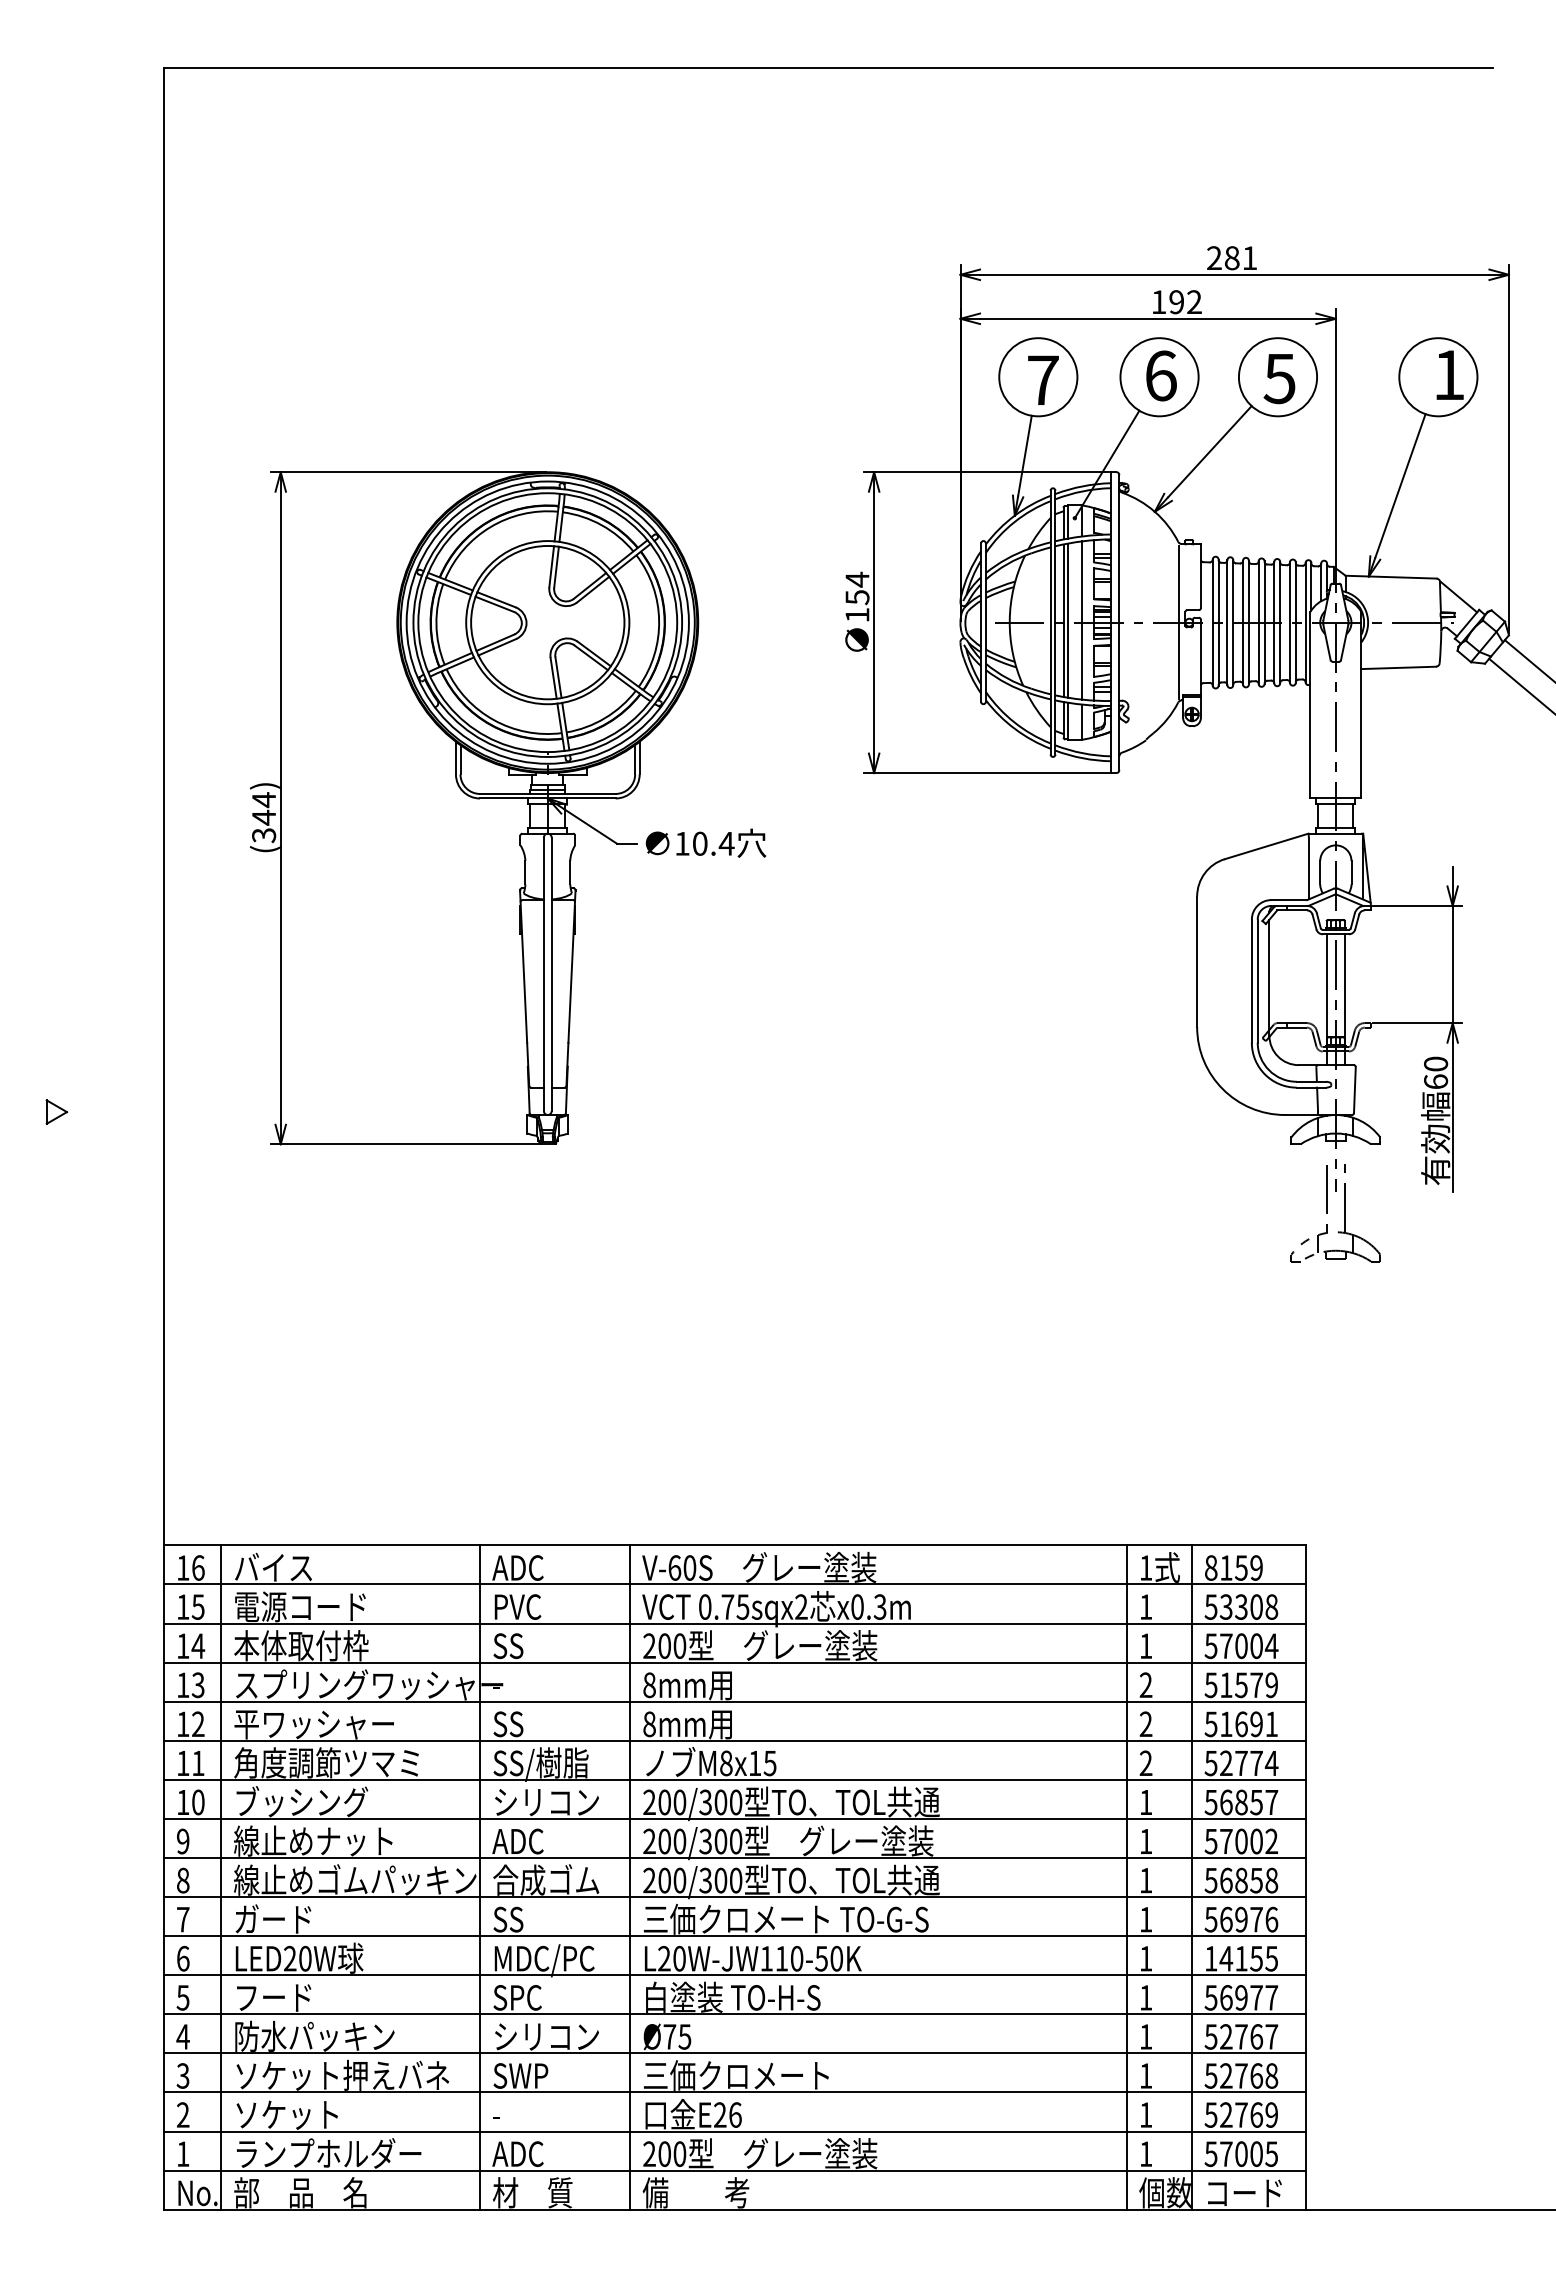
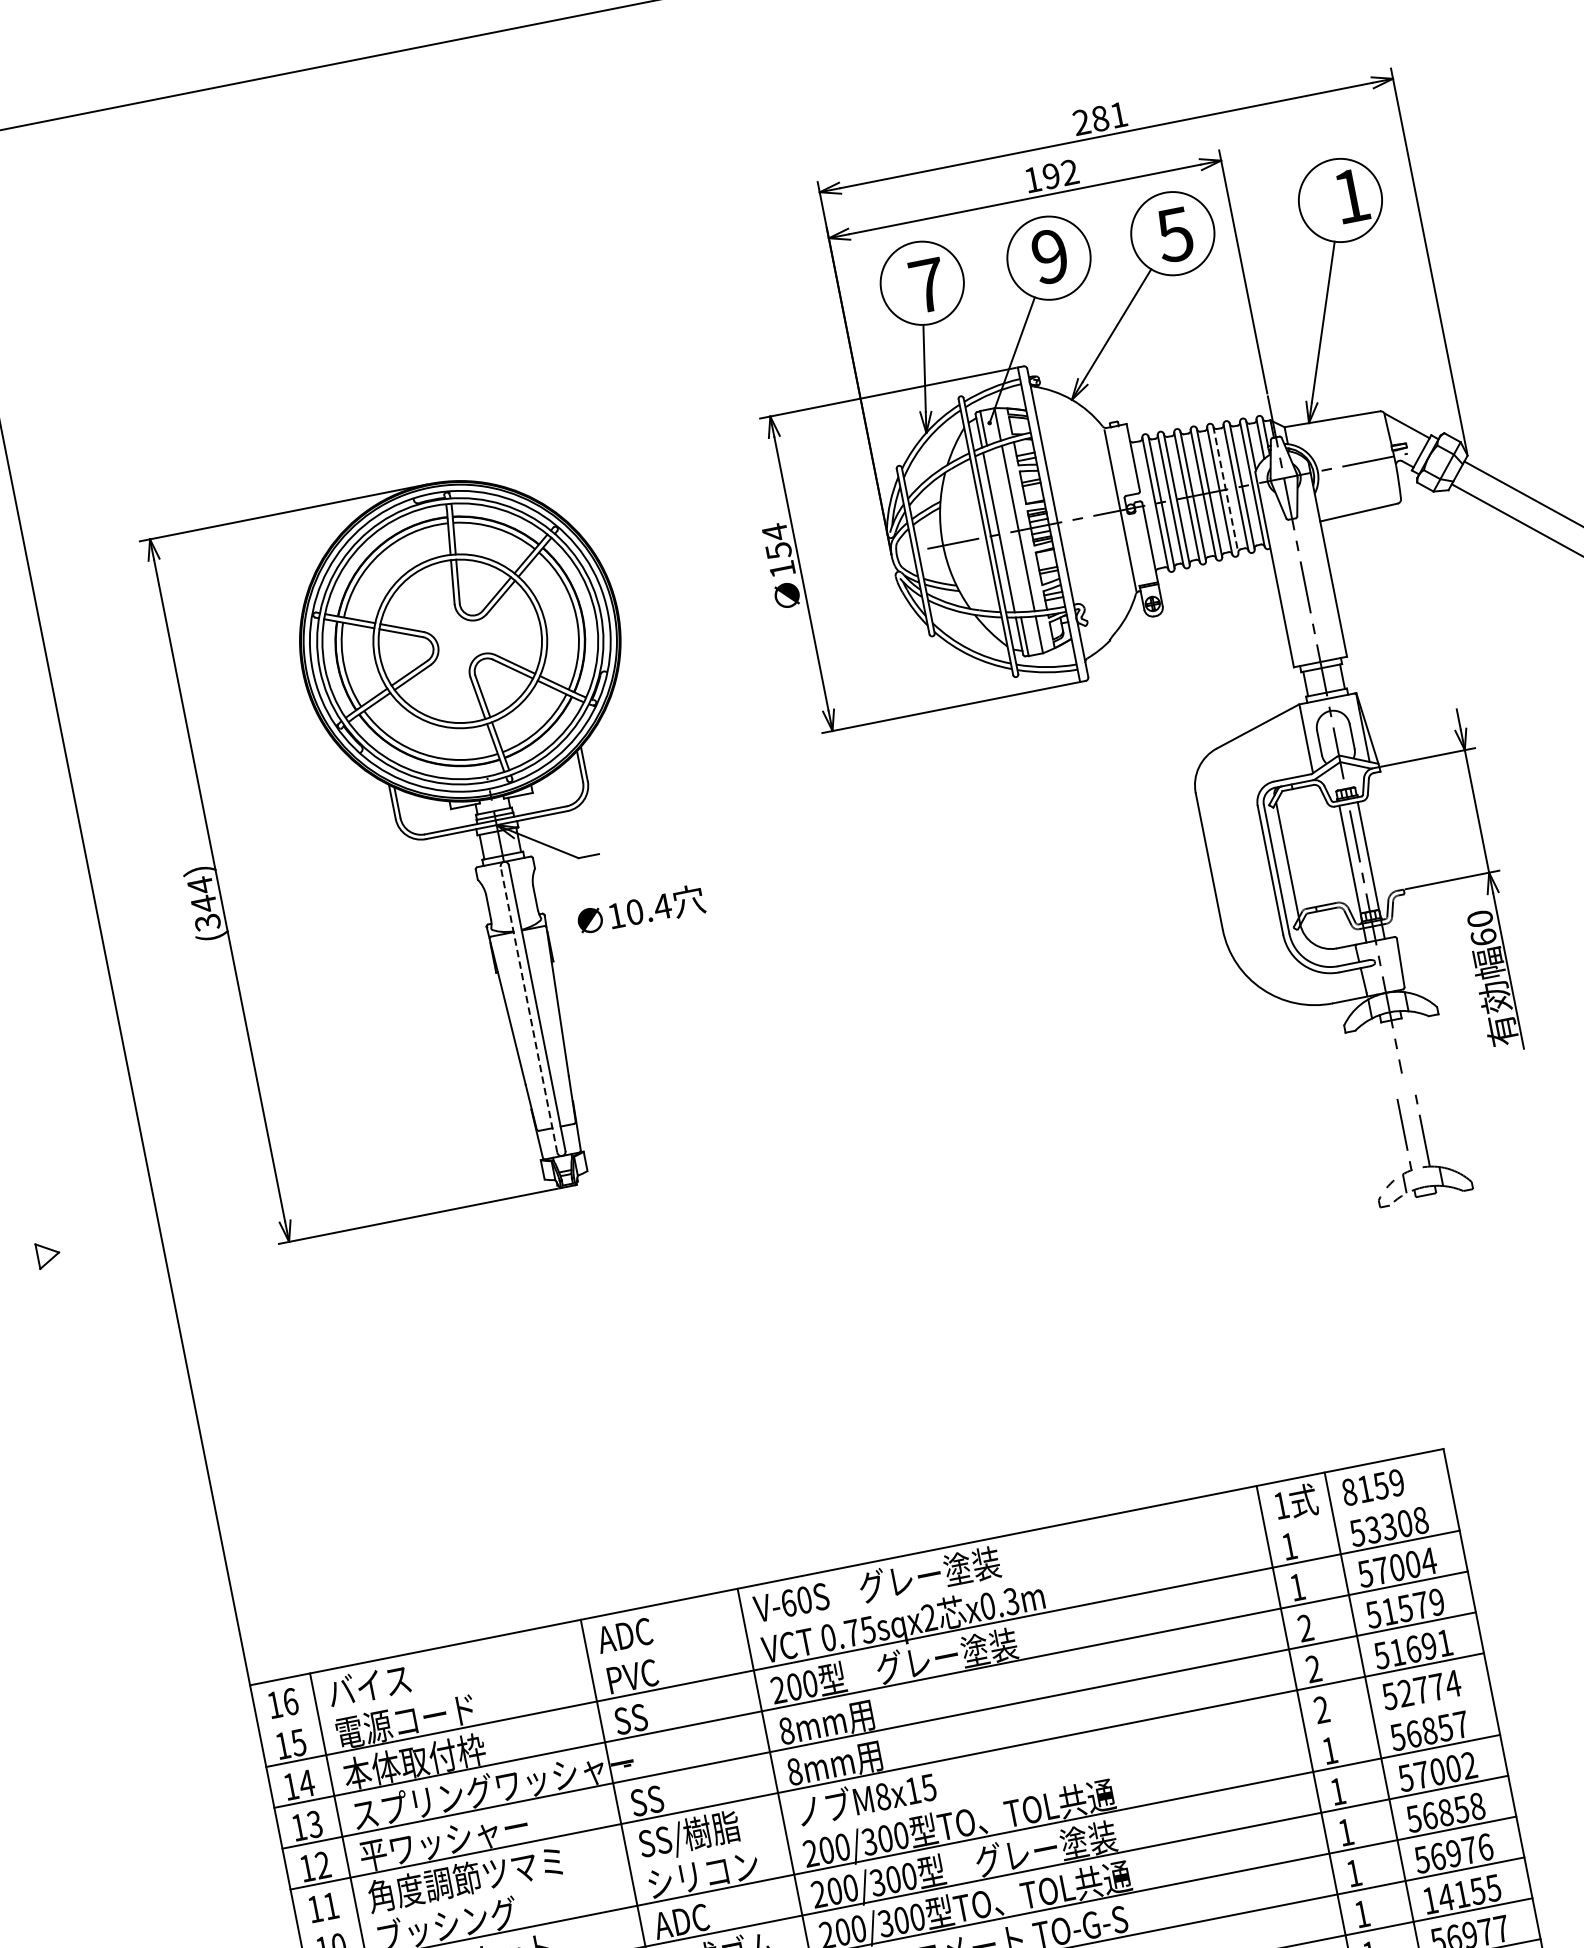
text: (1160, 375) -> (1049, 256), 6 -> 9
line: (1068, 620) -> (1004, 531), removed
line: (1280, 622) -> (1226, 489), solid -> dashed
text: (705, 842) -> (640, 909), moved
line: (543, 974) -> (528, 1010), solid -> dashed
part: (1327, 1213) -> (1407, 1149), moved
line: (734, 1584) -> (854, 1608), removed
line: (734, 1779) -> (894, 1811), removed

